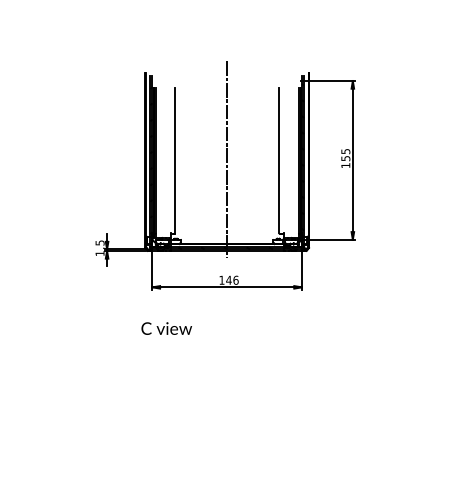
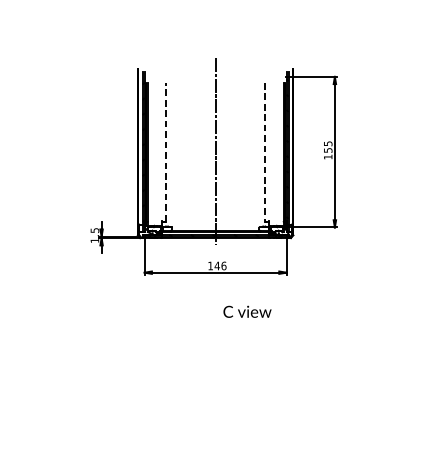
line: (174, 160) -> (165, 152), solid -> dashed
line: (279, 160) -> (265, 152), solid -> dashed
text: (166, 328) -> (247, 311), moved

